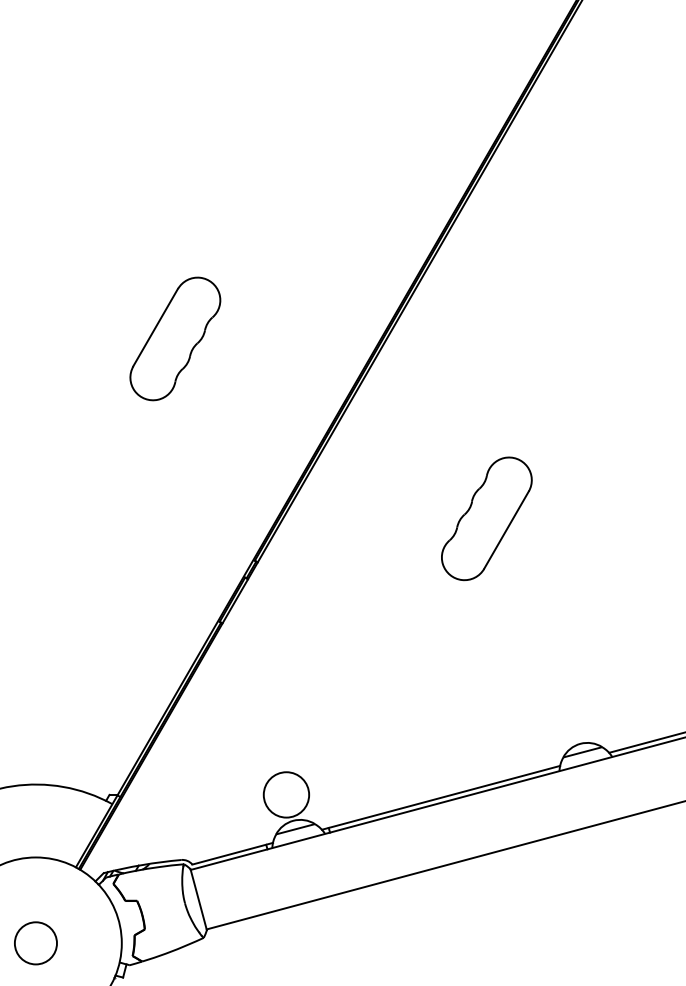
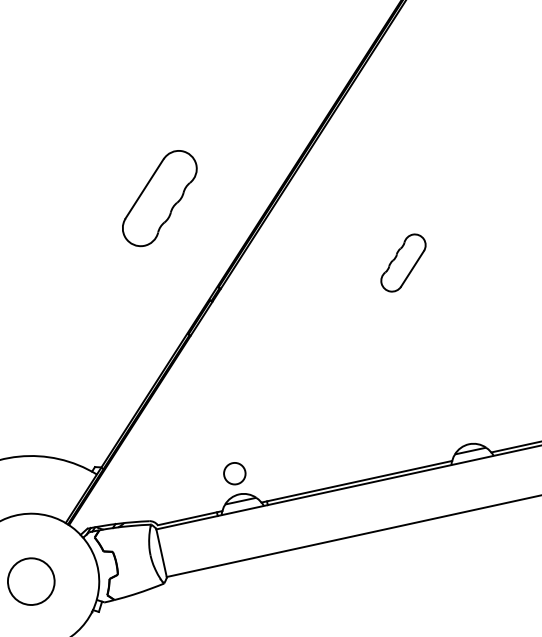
part: (175, 338) -> (159, 198), moved
part: (486, 518) -> (403, 262), size x0.6
circle: (286, 794) -> (234, 473), size x0.6
circle: (35, 943) -> (30, 581), size x1.4

